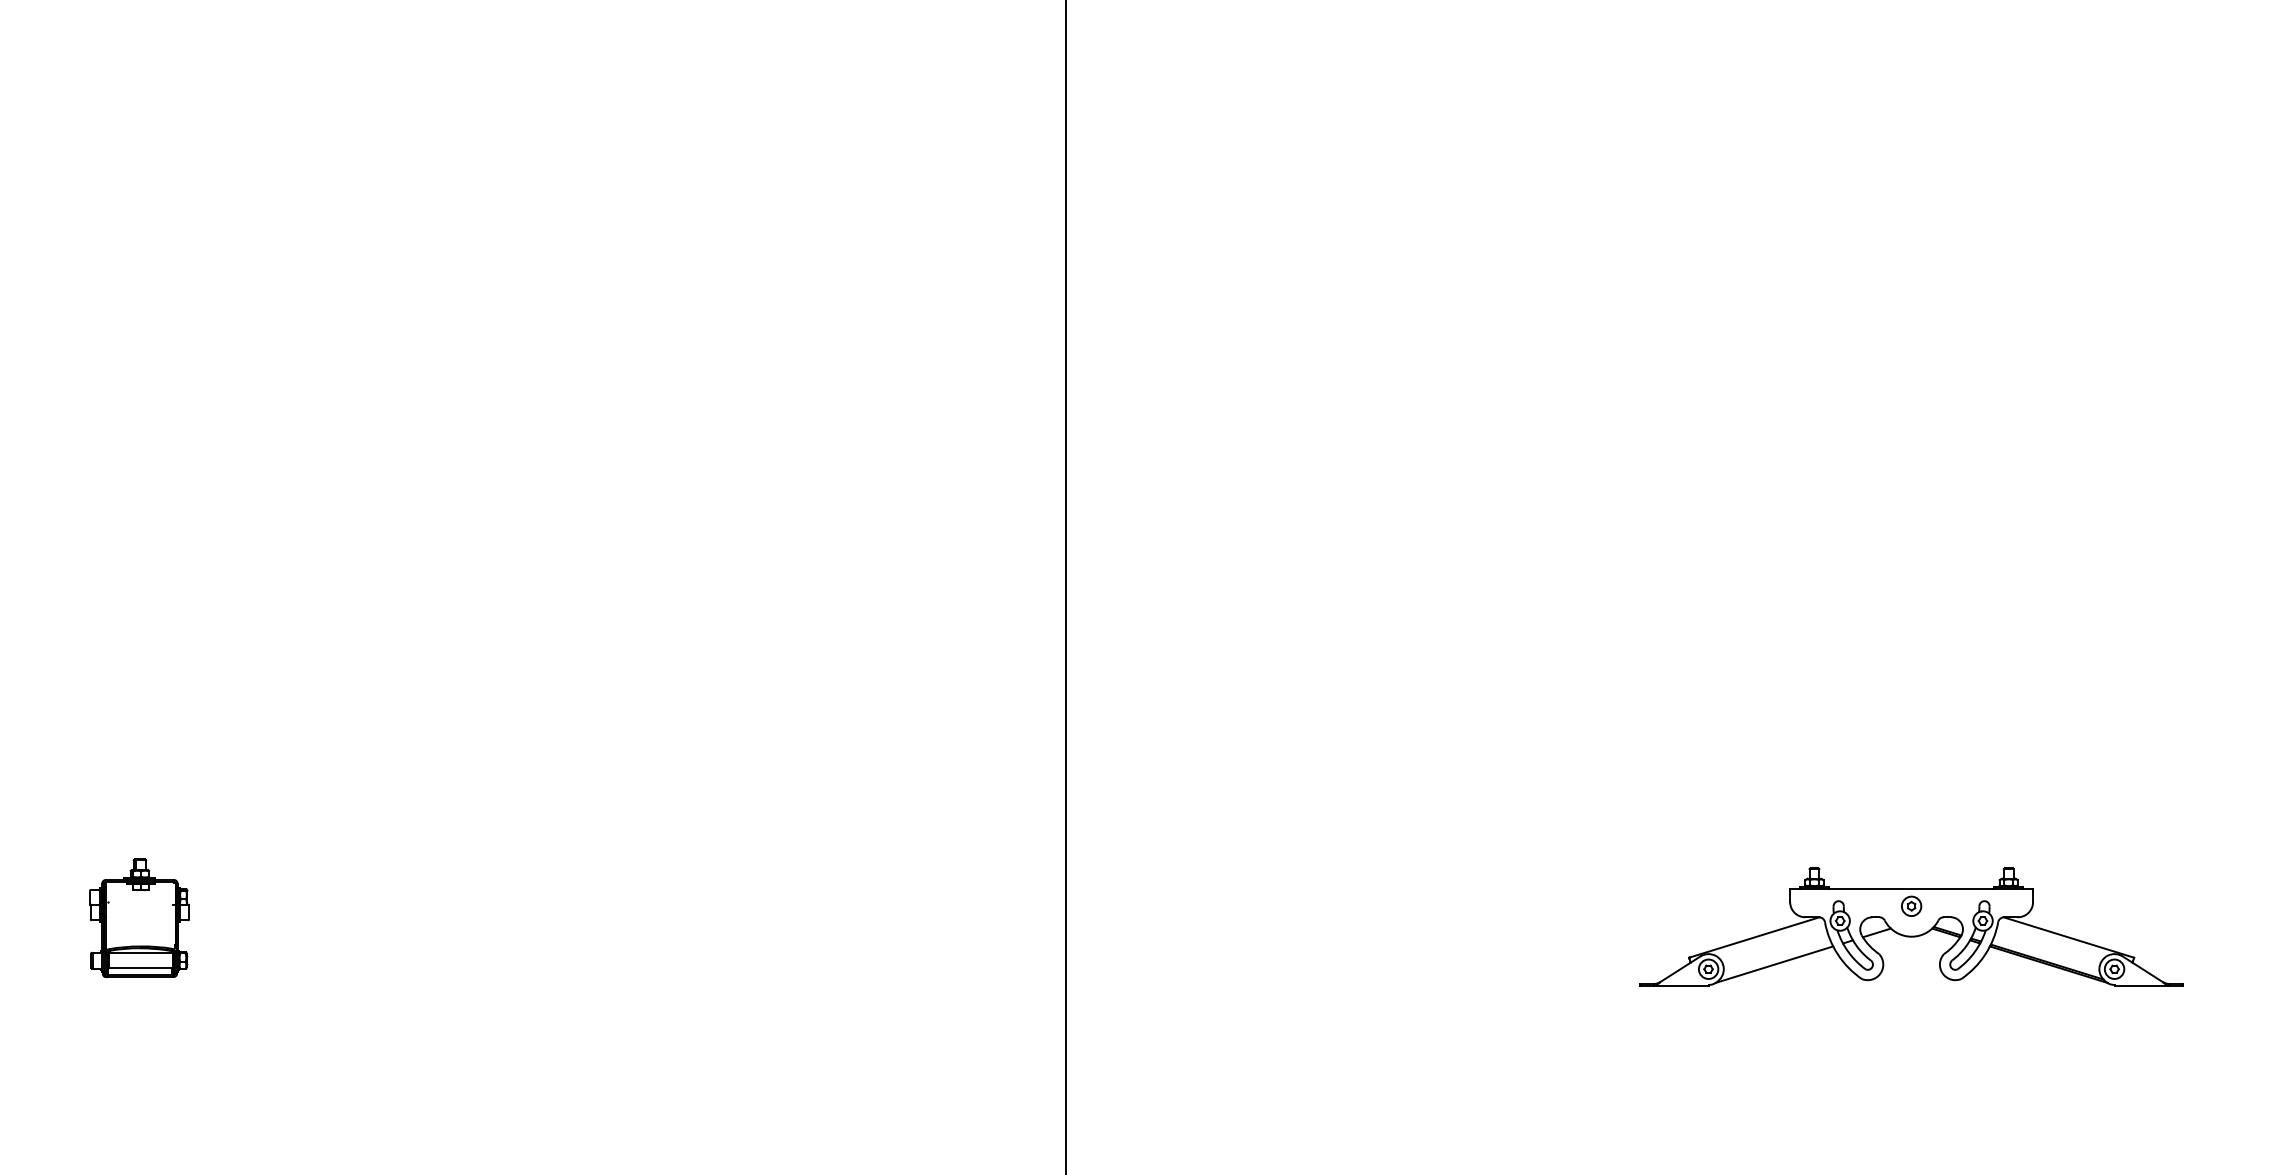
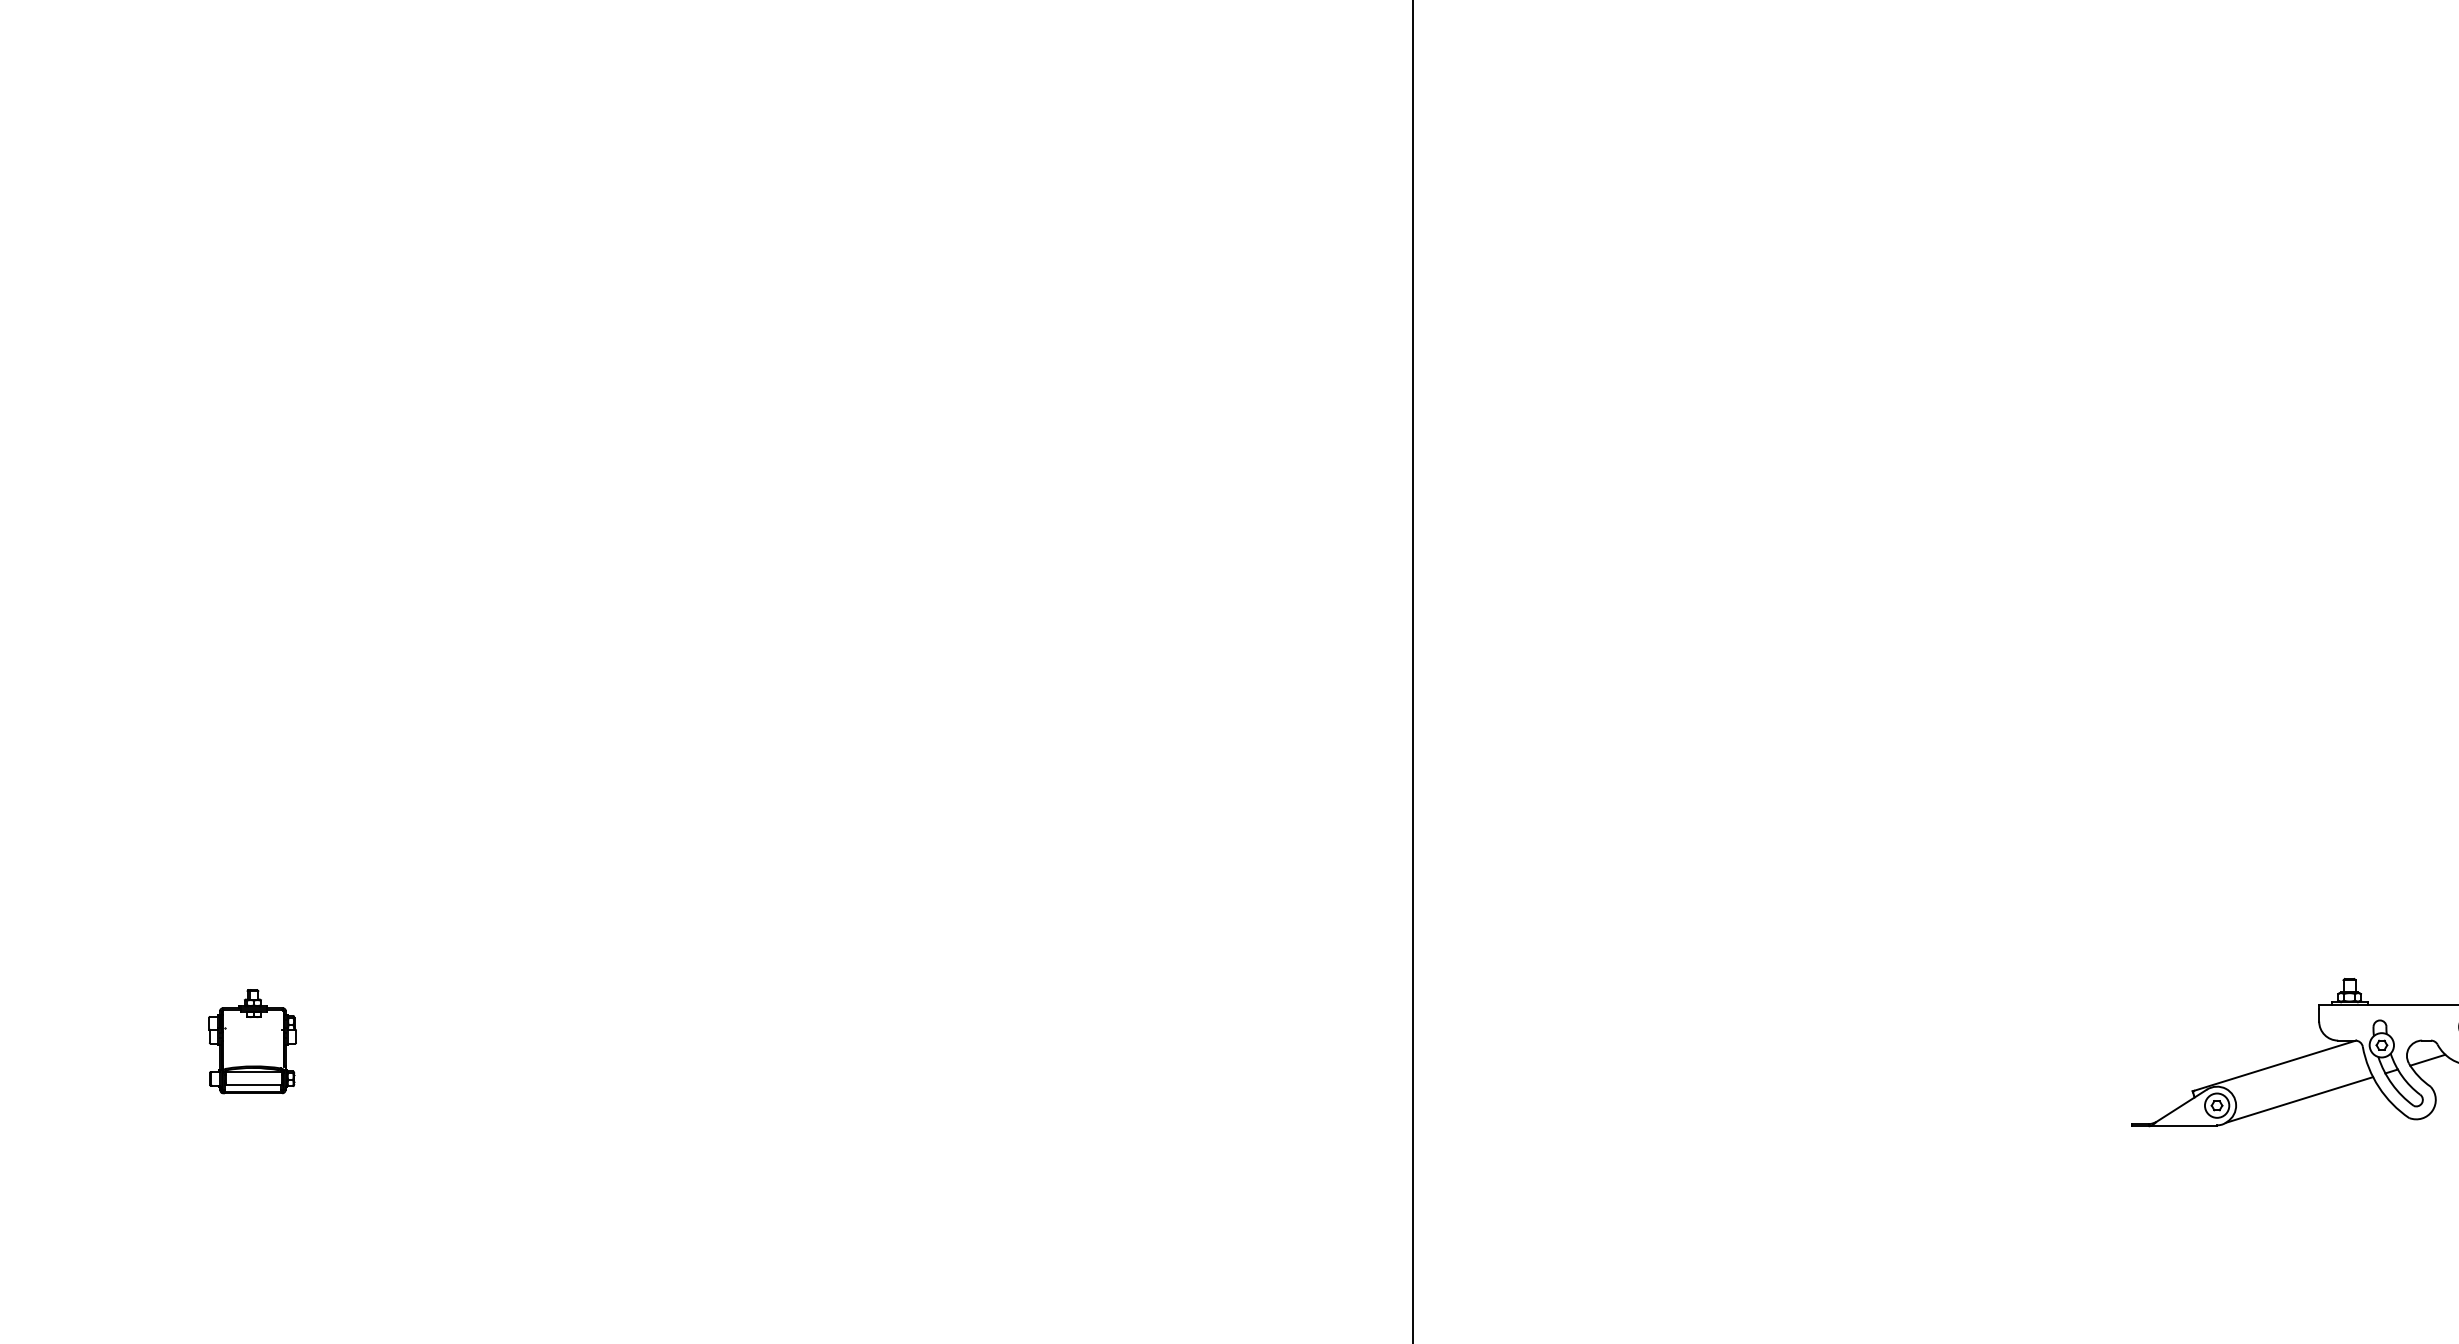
part: (139, 917) -> (252, 1040), size x0.7

